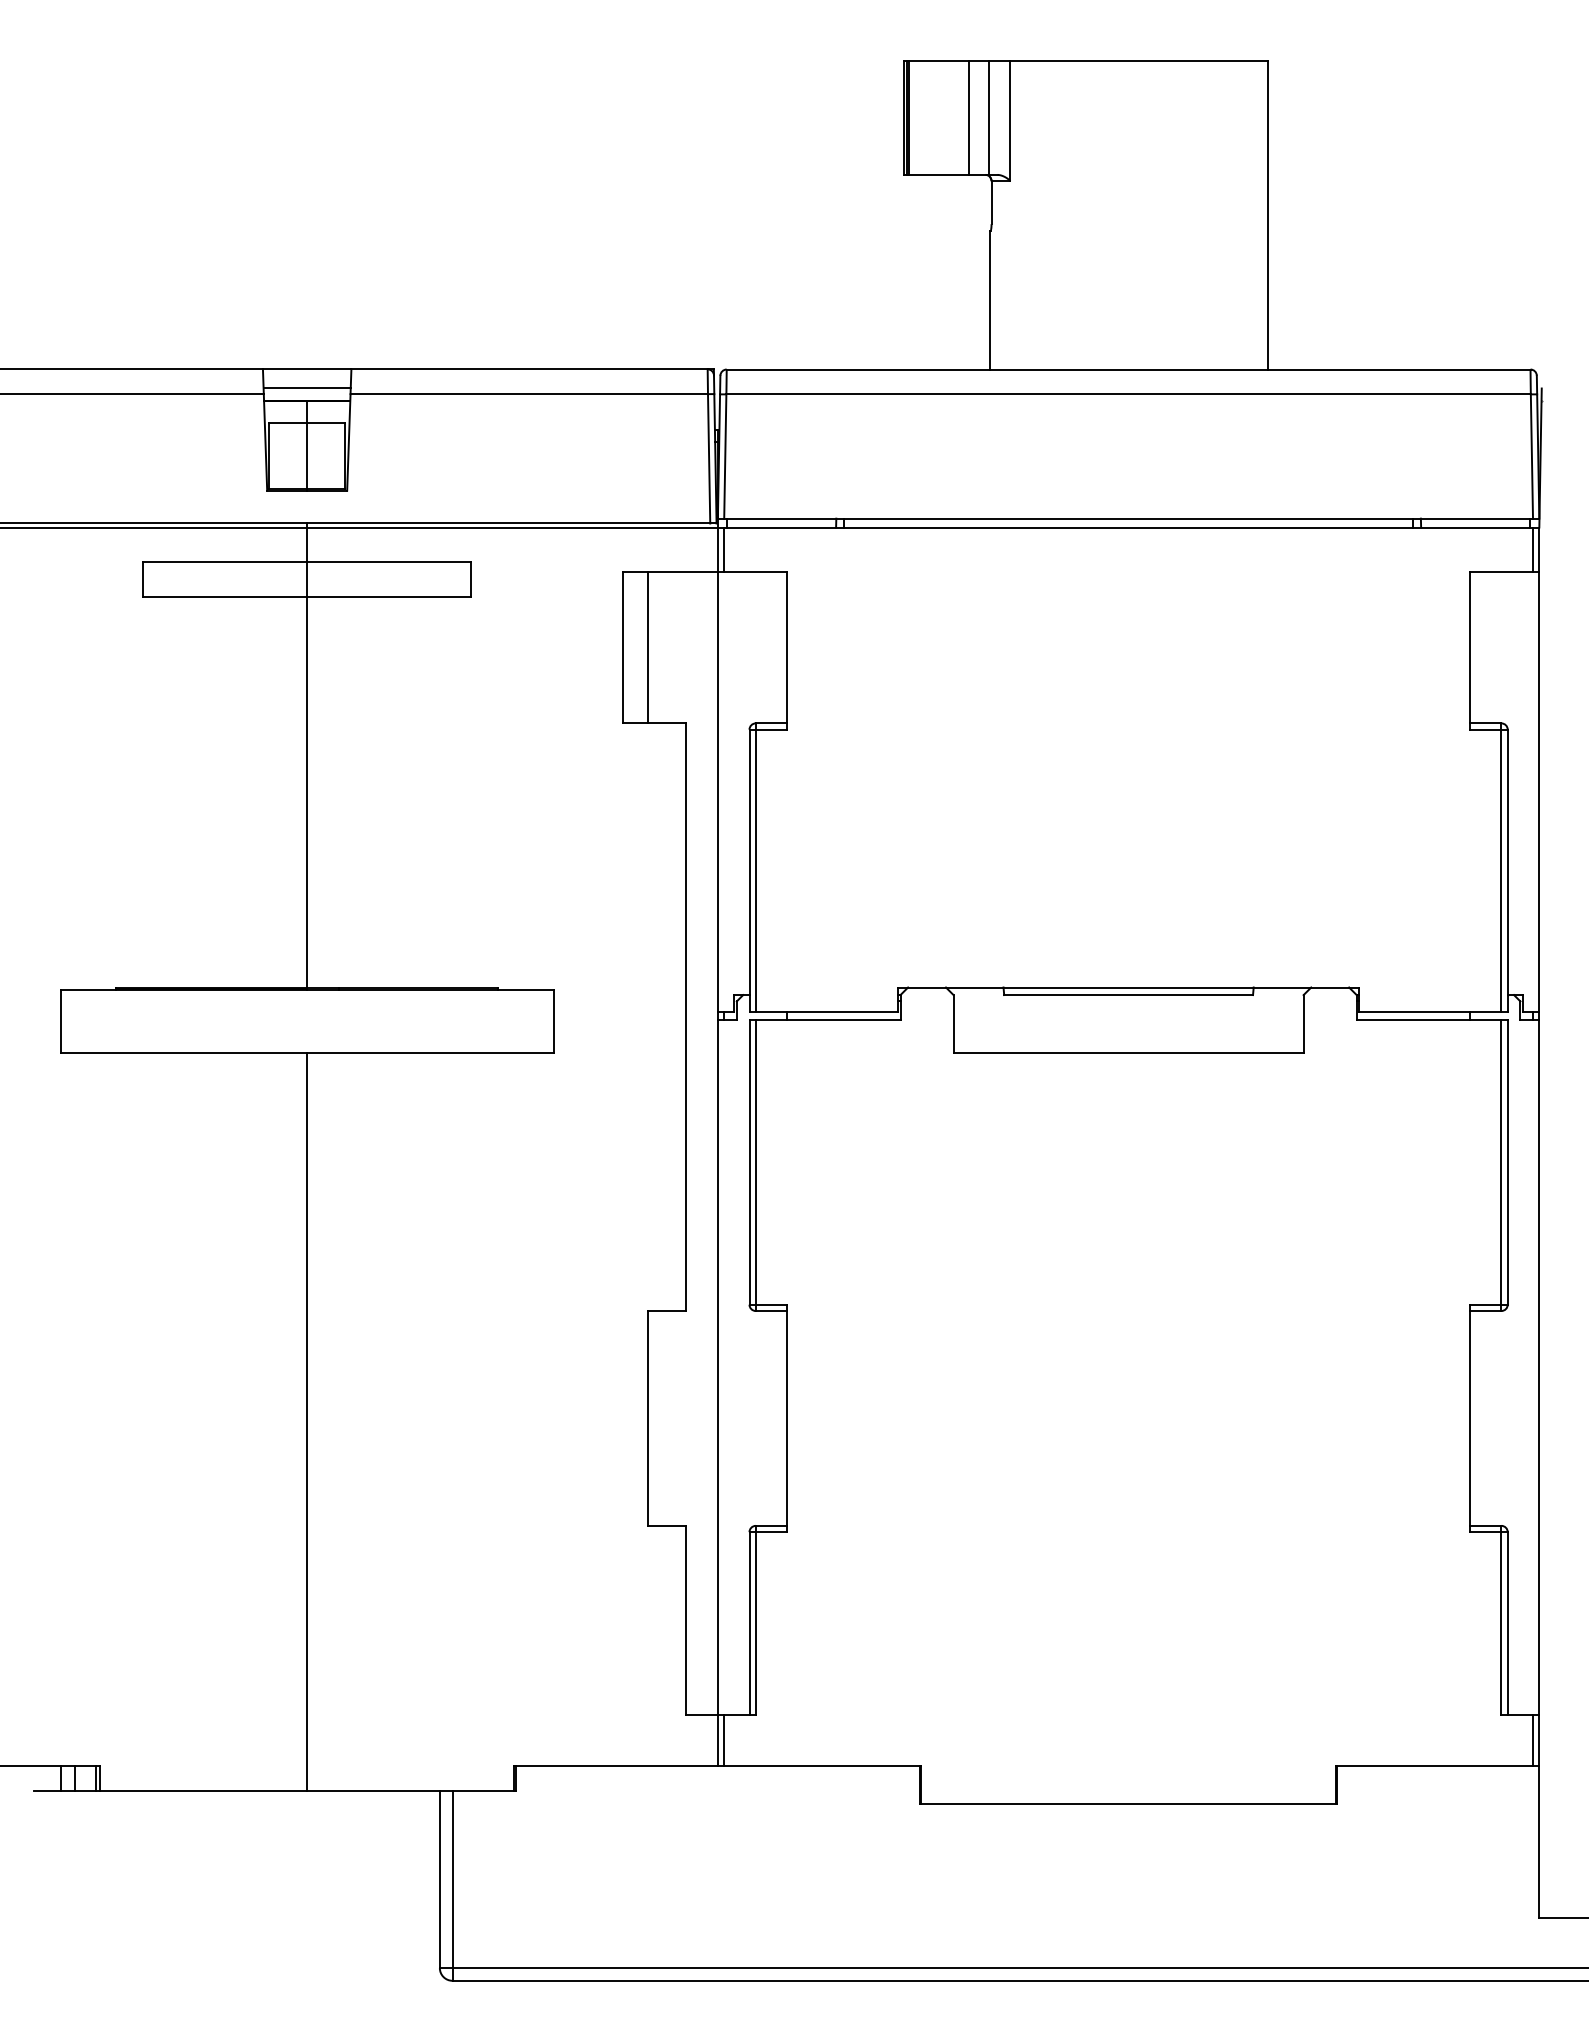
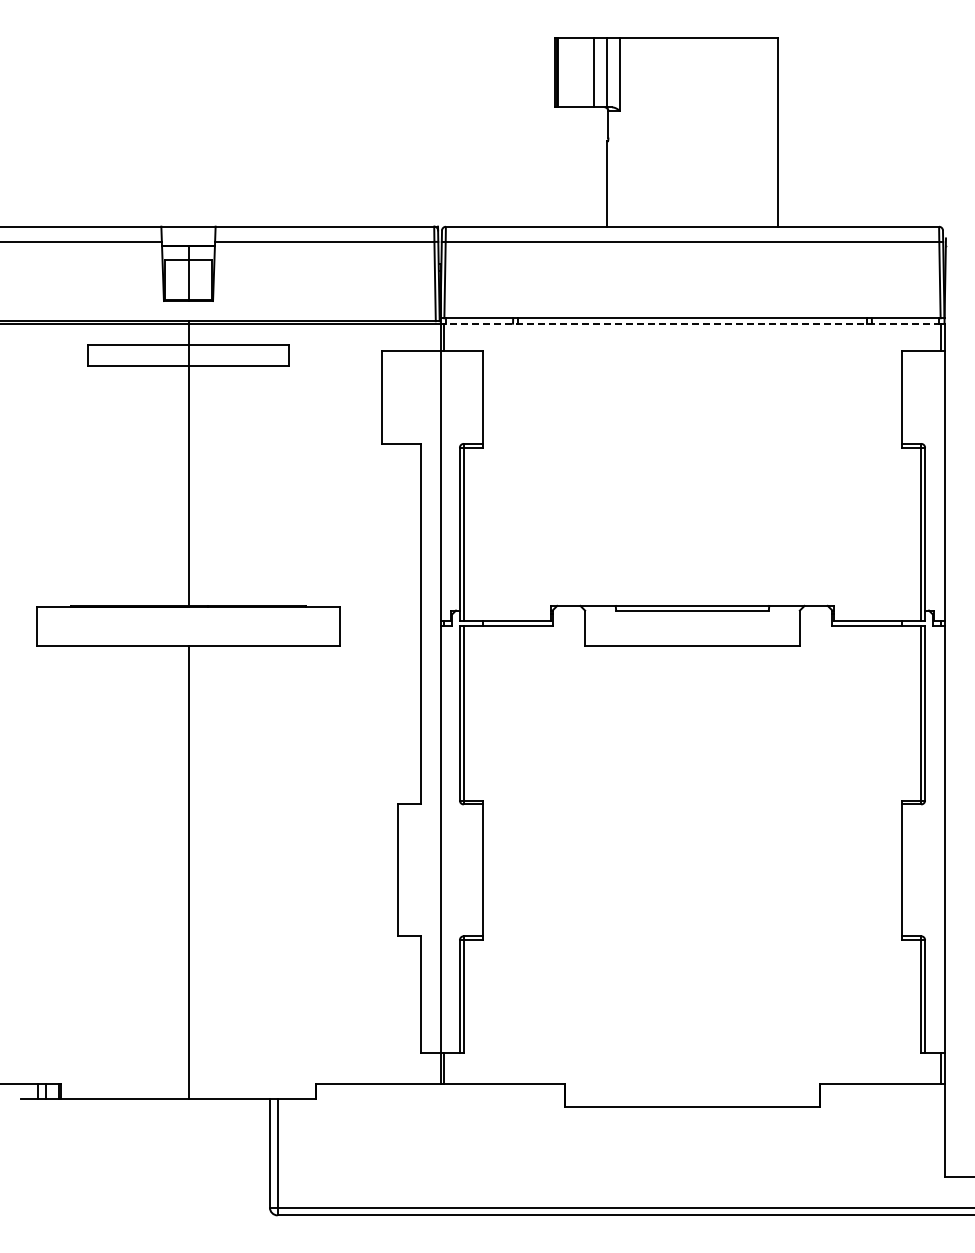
line: (307, 388) -> (188, 238), removed
line: (1128, 527) -> (692, 323), solid -> dashed
line: (647, 646) -> (397, 396), removed

